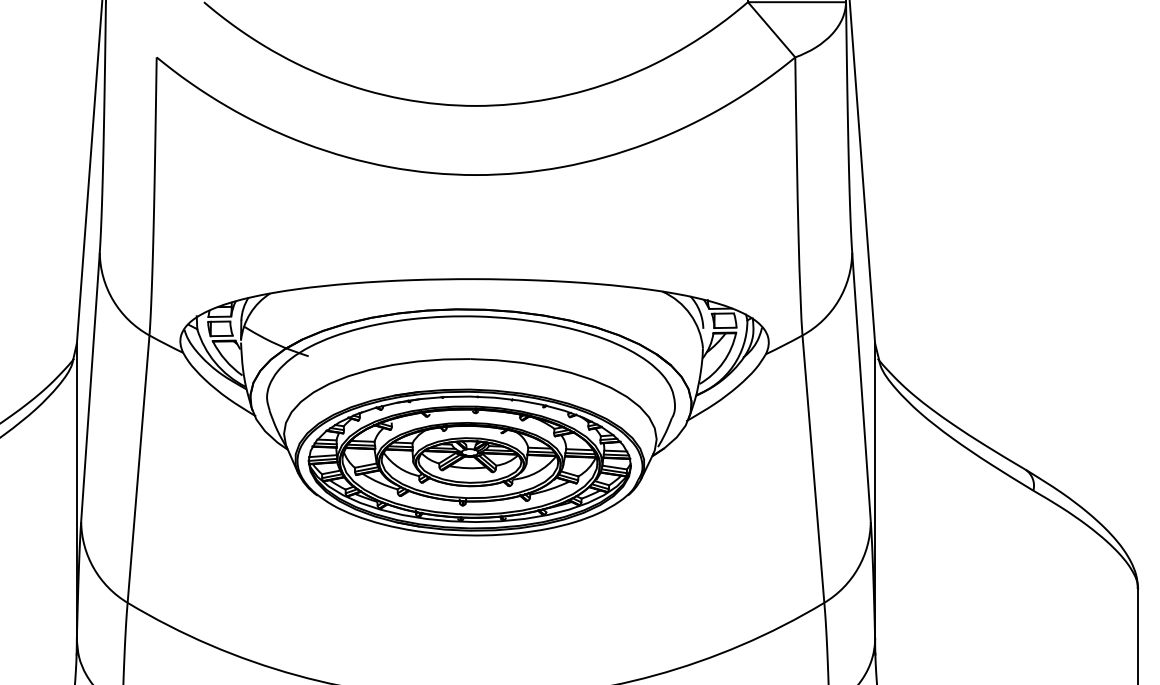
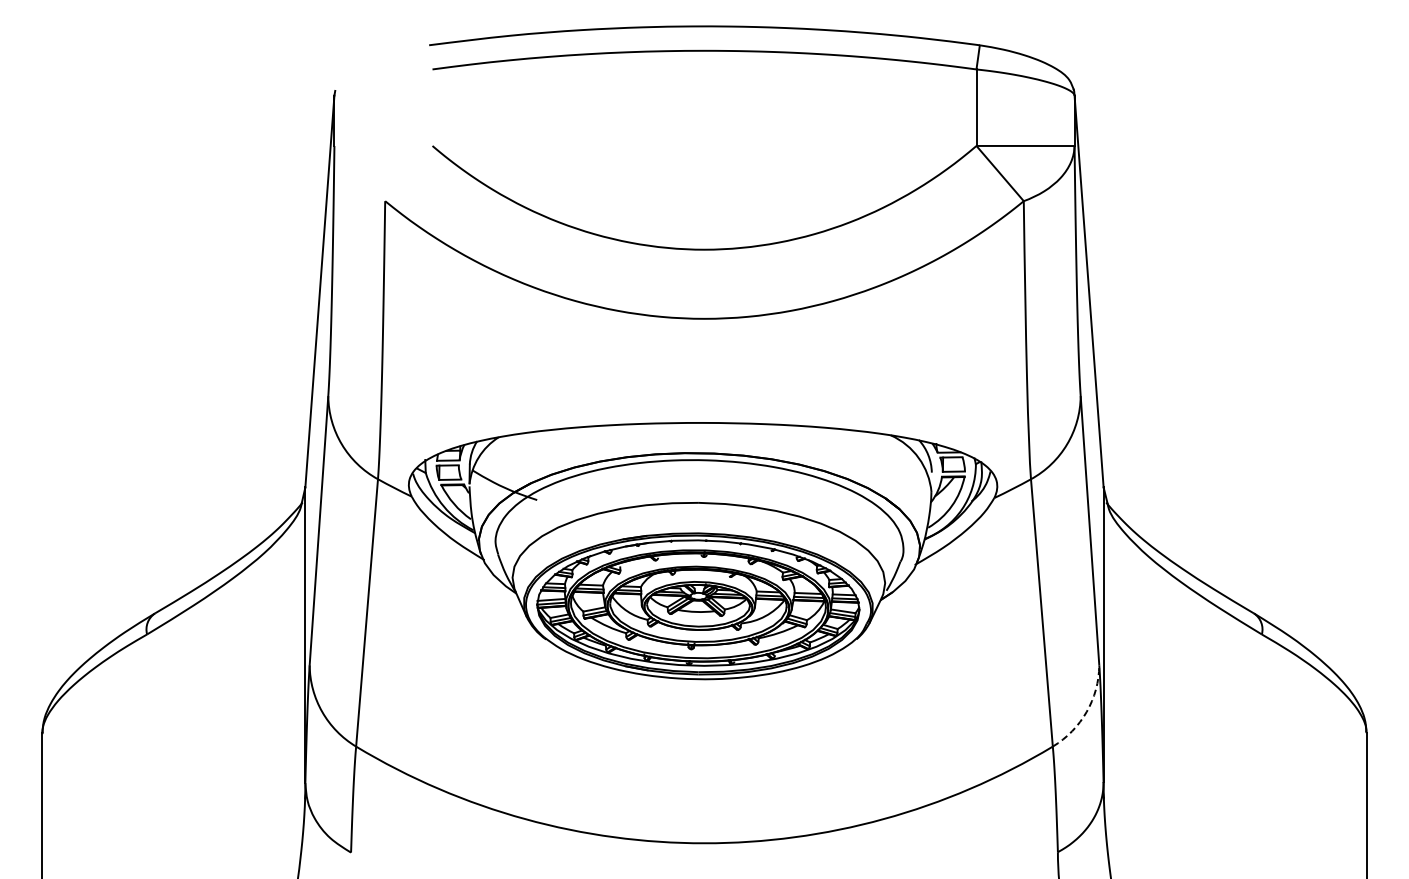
arc: (858, 568) -> (1086, 712), solid -> dashed

